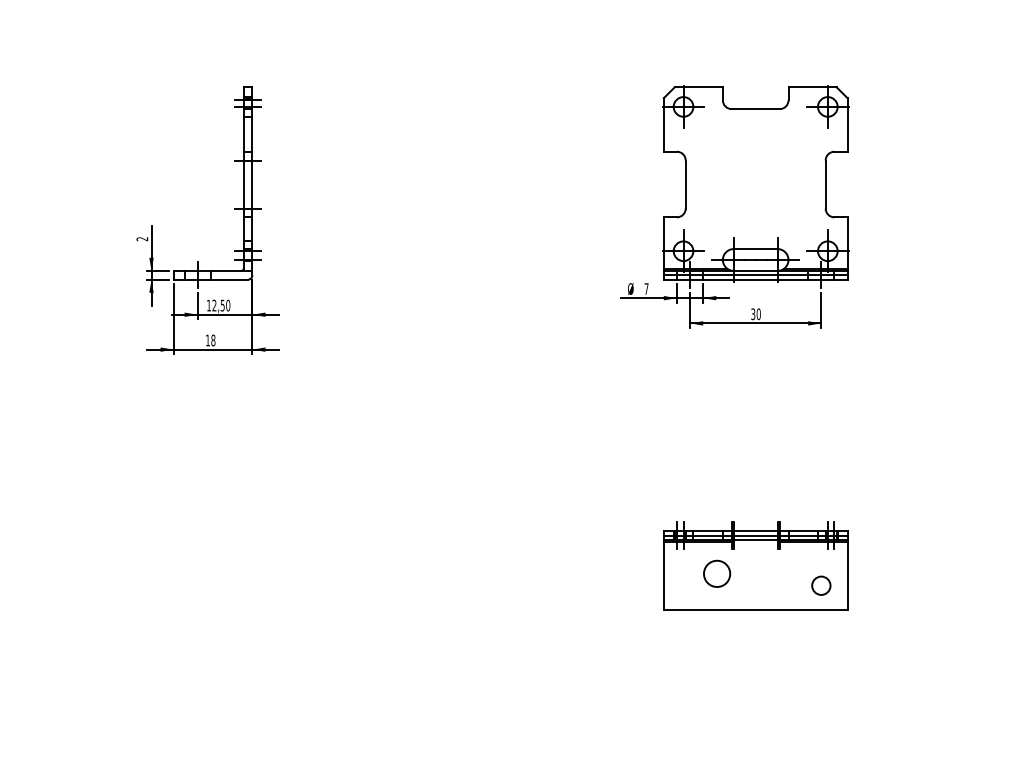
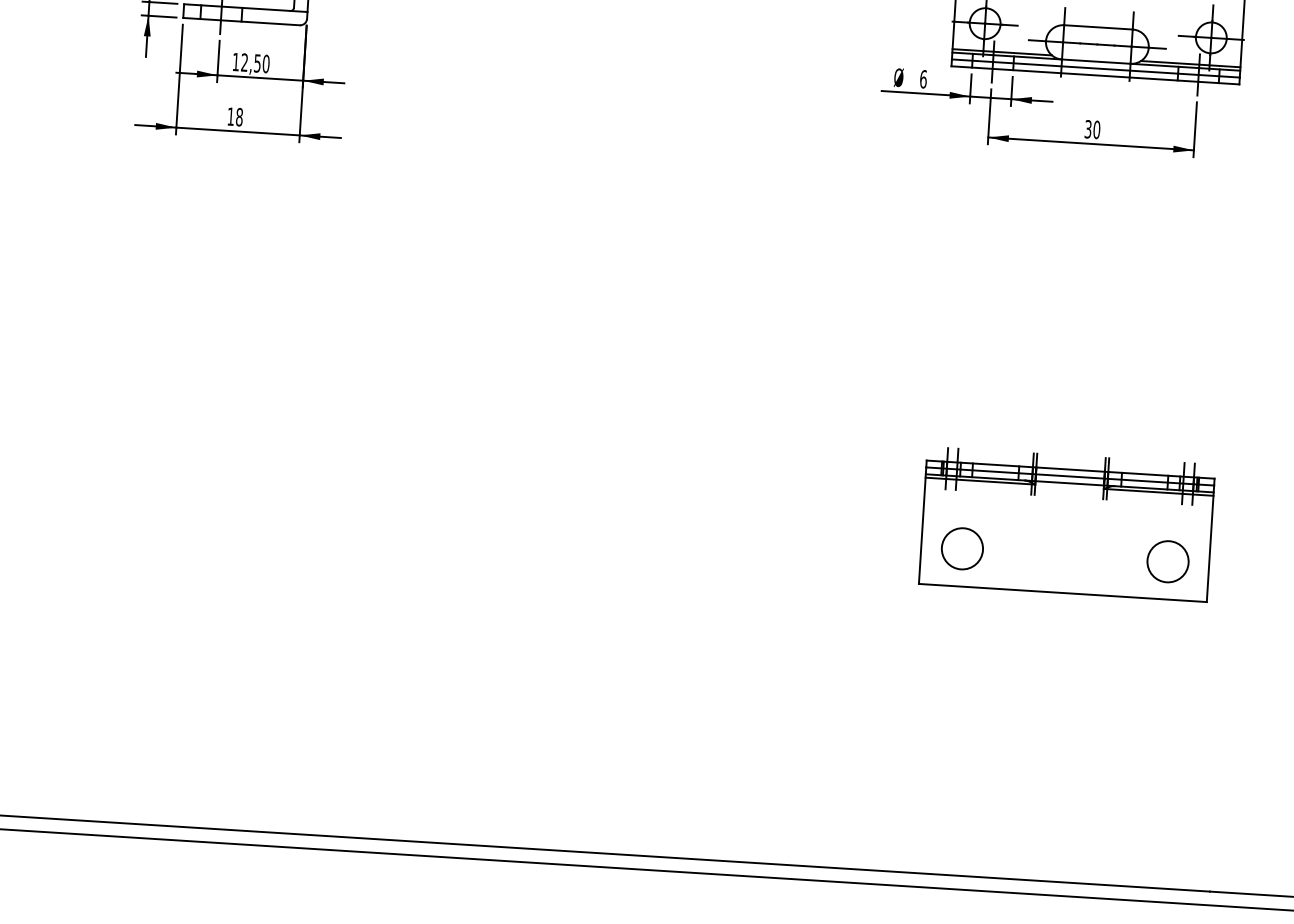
text: (646, 288) -> (923, 78), 7 -> 6
circle: (717, 573) -> (963, 548), moved
circle: (821, 585) -> (1168, 561), size x1.43

